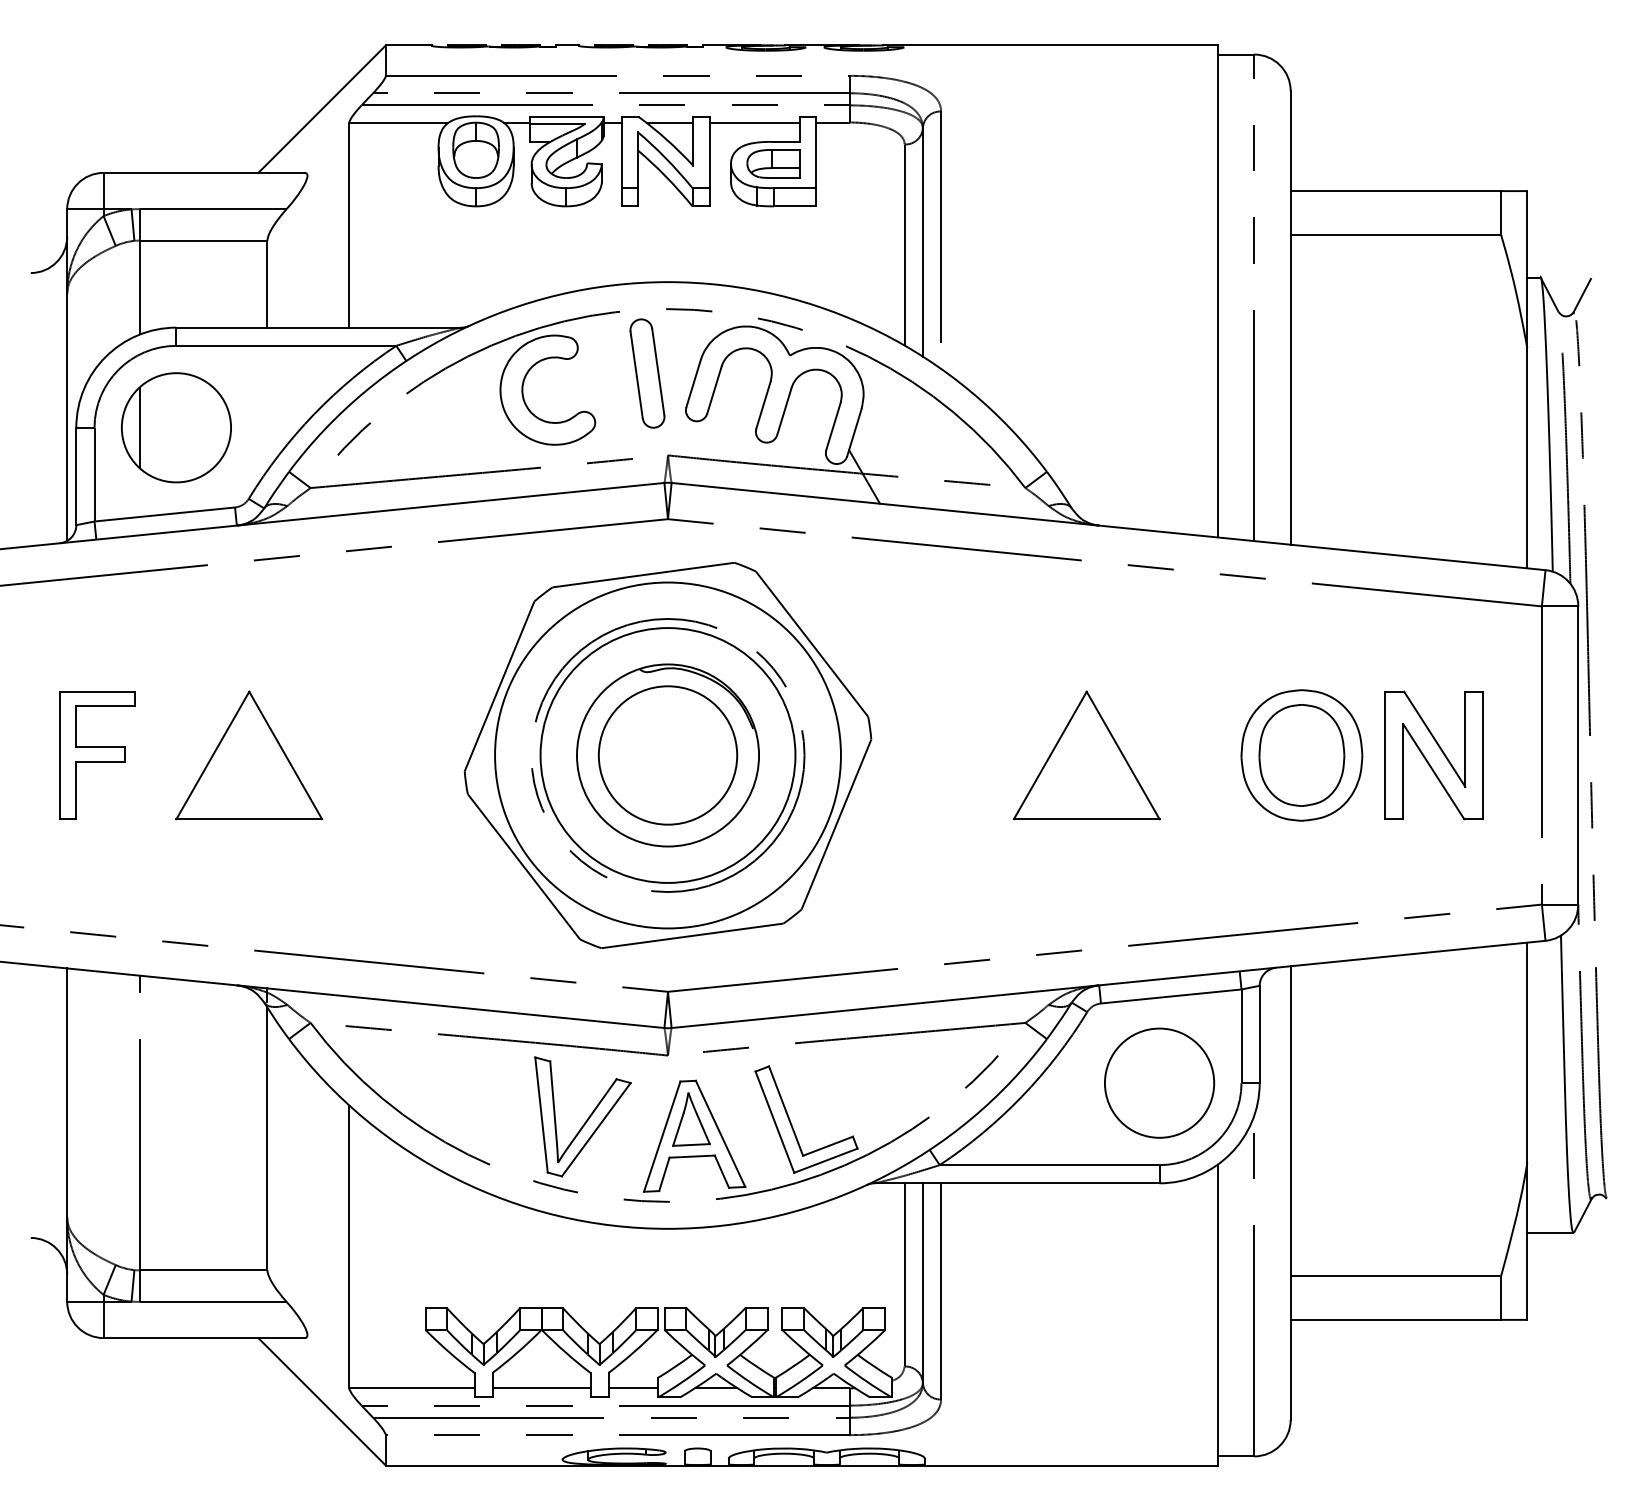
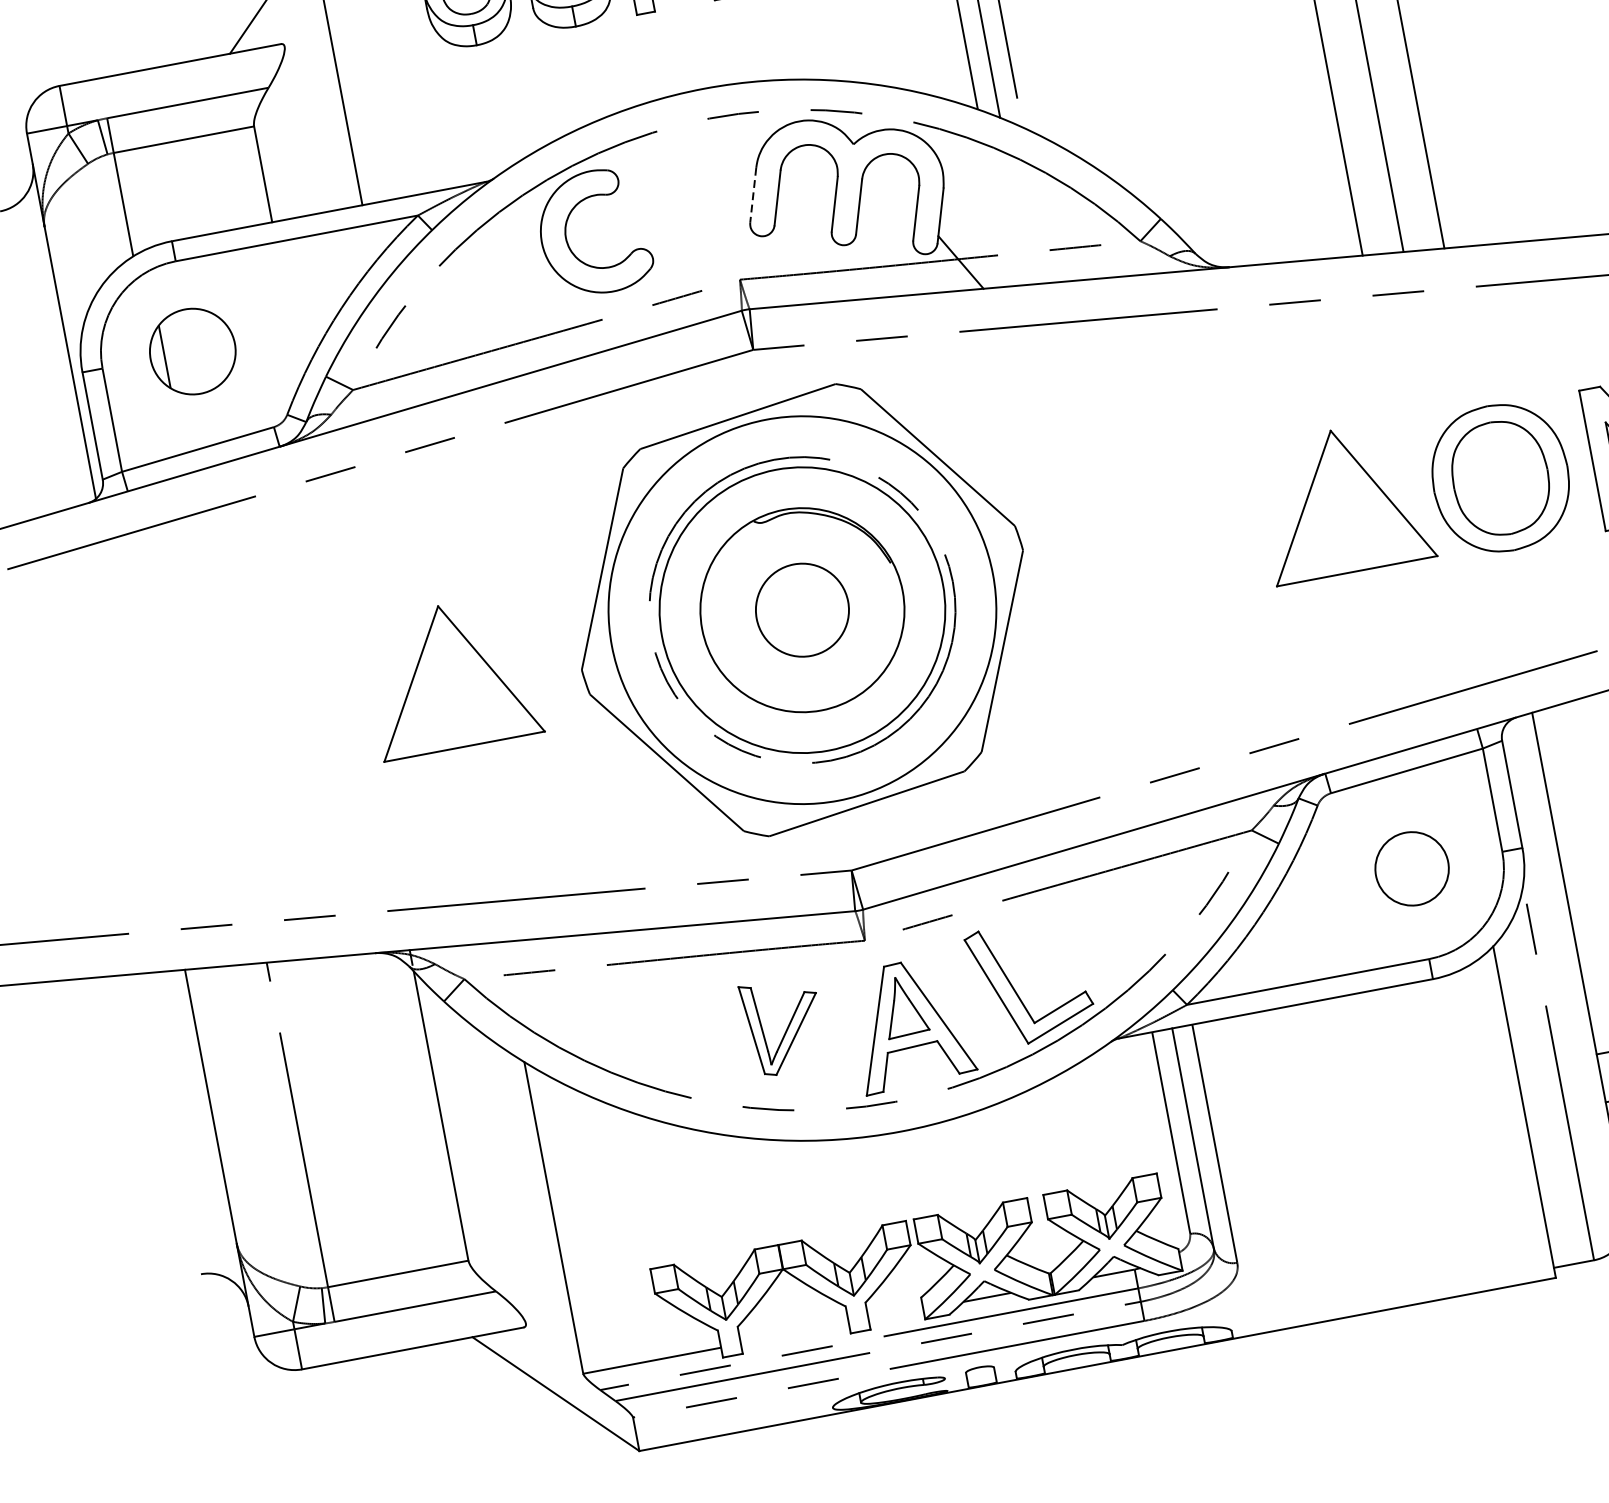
part: (647, 373) -> (700, 193), removed
line: (693, 383) -> (753, 195), solid -> dashed
part: (176, 427) -> (192, 351), size x0.7
part: (97, 755) -> (174, 728), removed
part: (249, 755) -> (451, 676), moved
circle: (667, 755) -> (801, 610), size x0.6
part: (1086, 755) -> (1343, 501), moved
circle: (1159, 1082) -> (1411, 868), size x0.6
part: (582, 1116) -> (783, 1025), size x0.7
line: (541, 1388) -> (794, 1333), removed
line: (633, 1388) -> (896, 1314), removed

